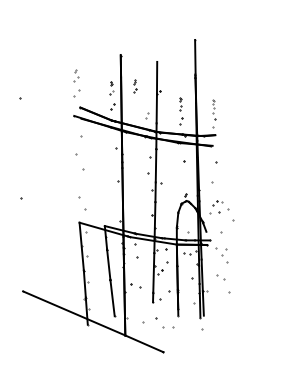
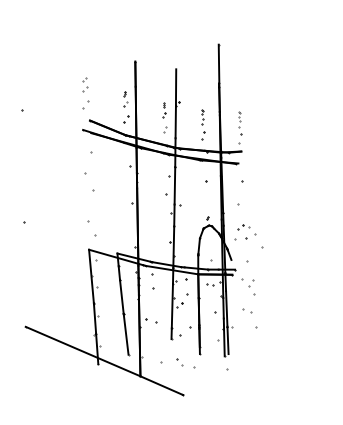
part: (135, 87) -> (164, 110), moved
part: (160, 323) -> (179, 362), size x0.62

